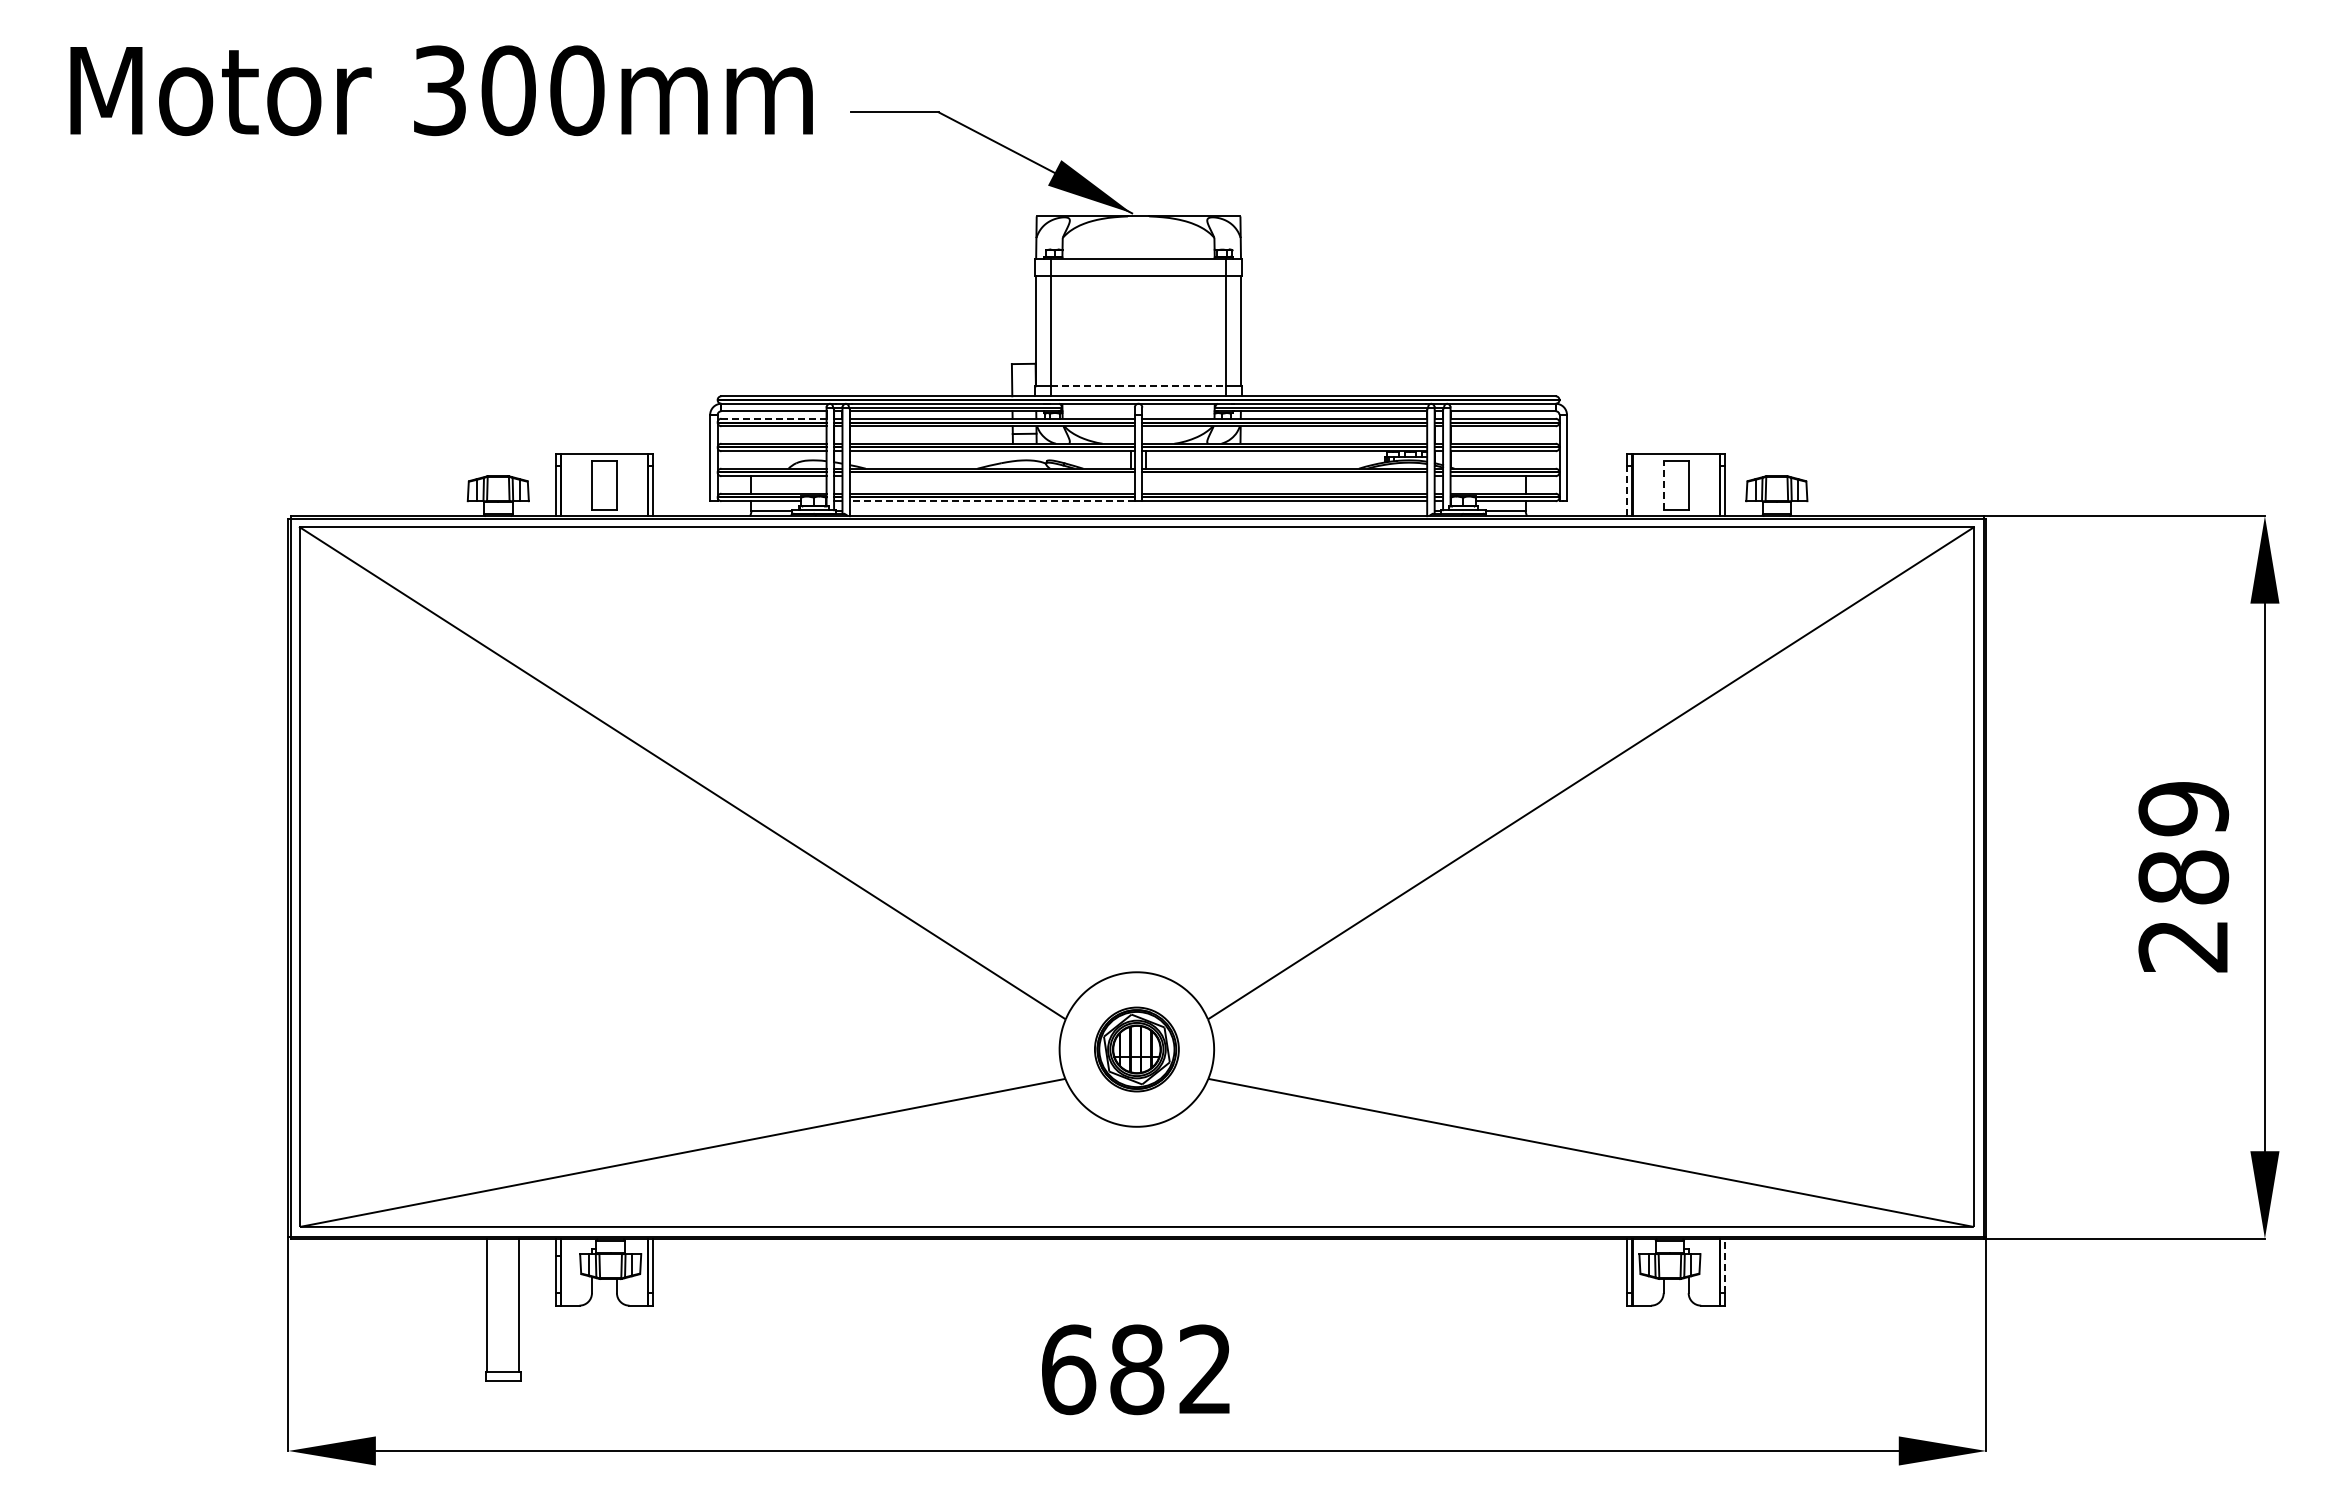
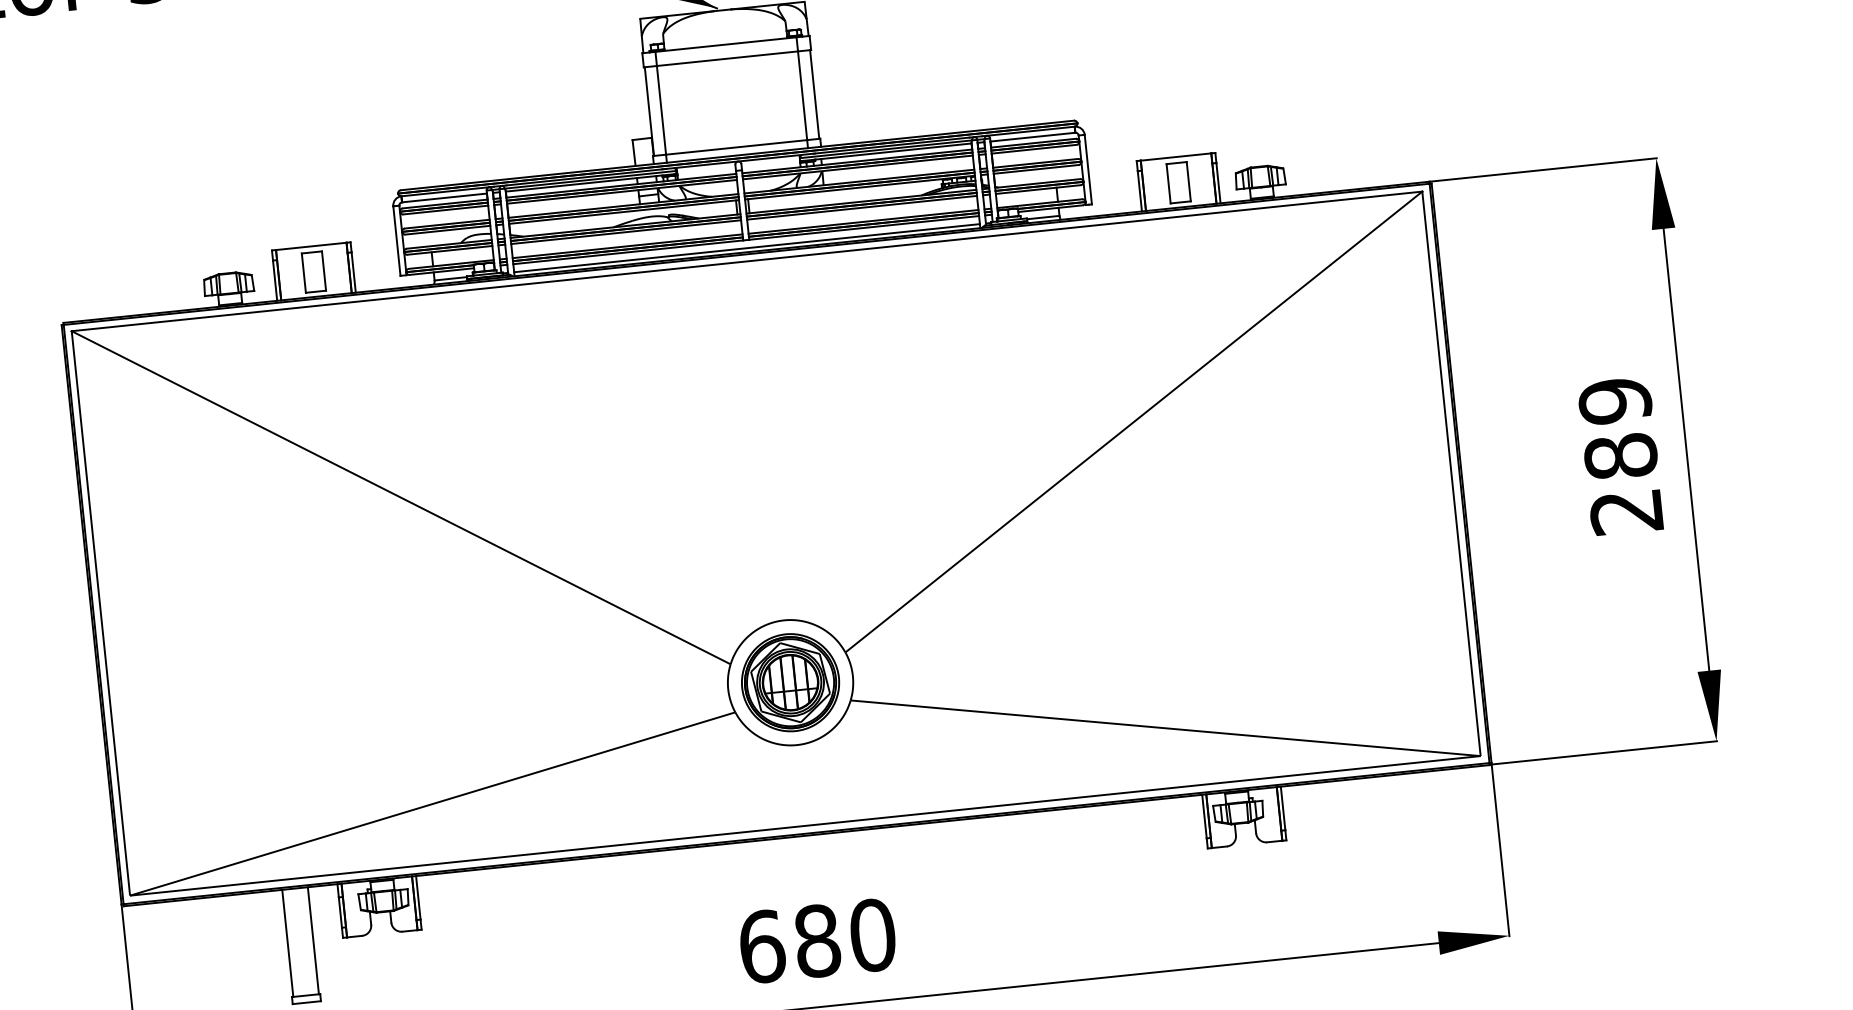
line: (1139, 386) -> (737, 147), dashed -> solid
line: (773, 418) -> (444, 203), dashed -> solid
line: (991, 476) -> (625, 232), added
line: (1284, 476) -> (861, 208), added
line: (1663, 485) -> (1168, 183), dashed -> solid
line: (1627, 491) -> (1139, 191), dashed -> solid
line: (991, 501) -> (627, 252), dashed -> solid
line: (1138, 511) -> (747, 248), added
part: (1136, 1049) -> (790, 682), size x1.43
line: (1724, 1265) -> (1282, 807), dashed -> solid
text: (1205, 1369) -> (872, 935), 682 -> 680

